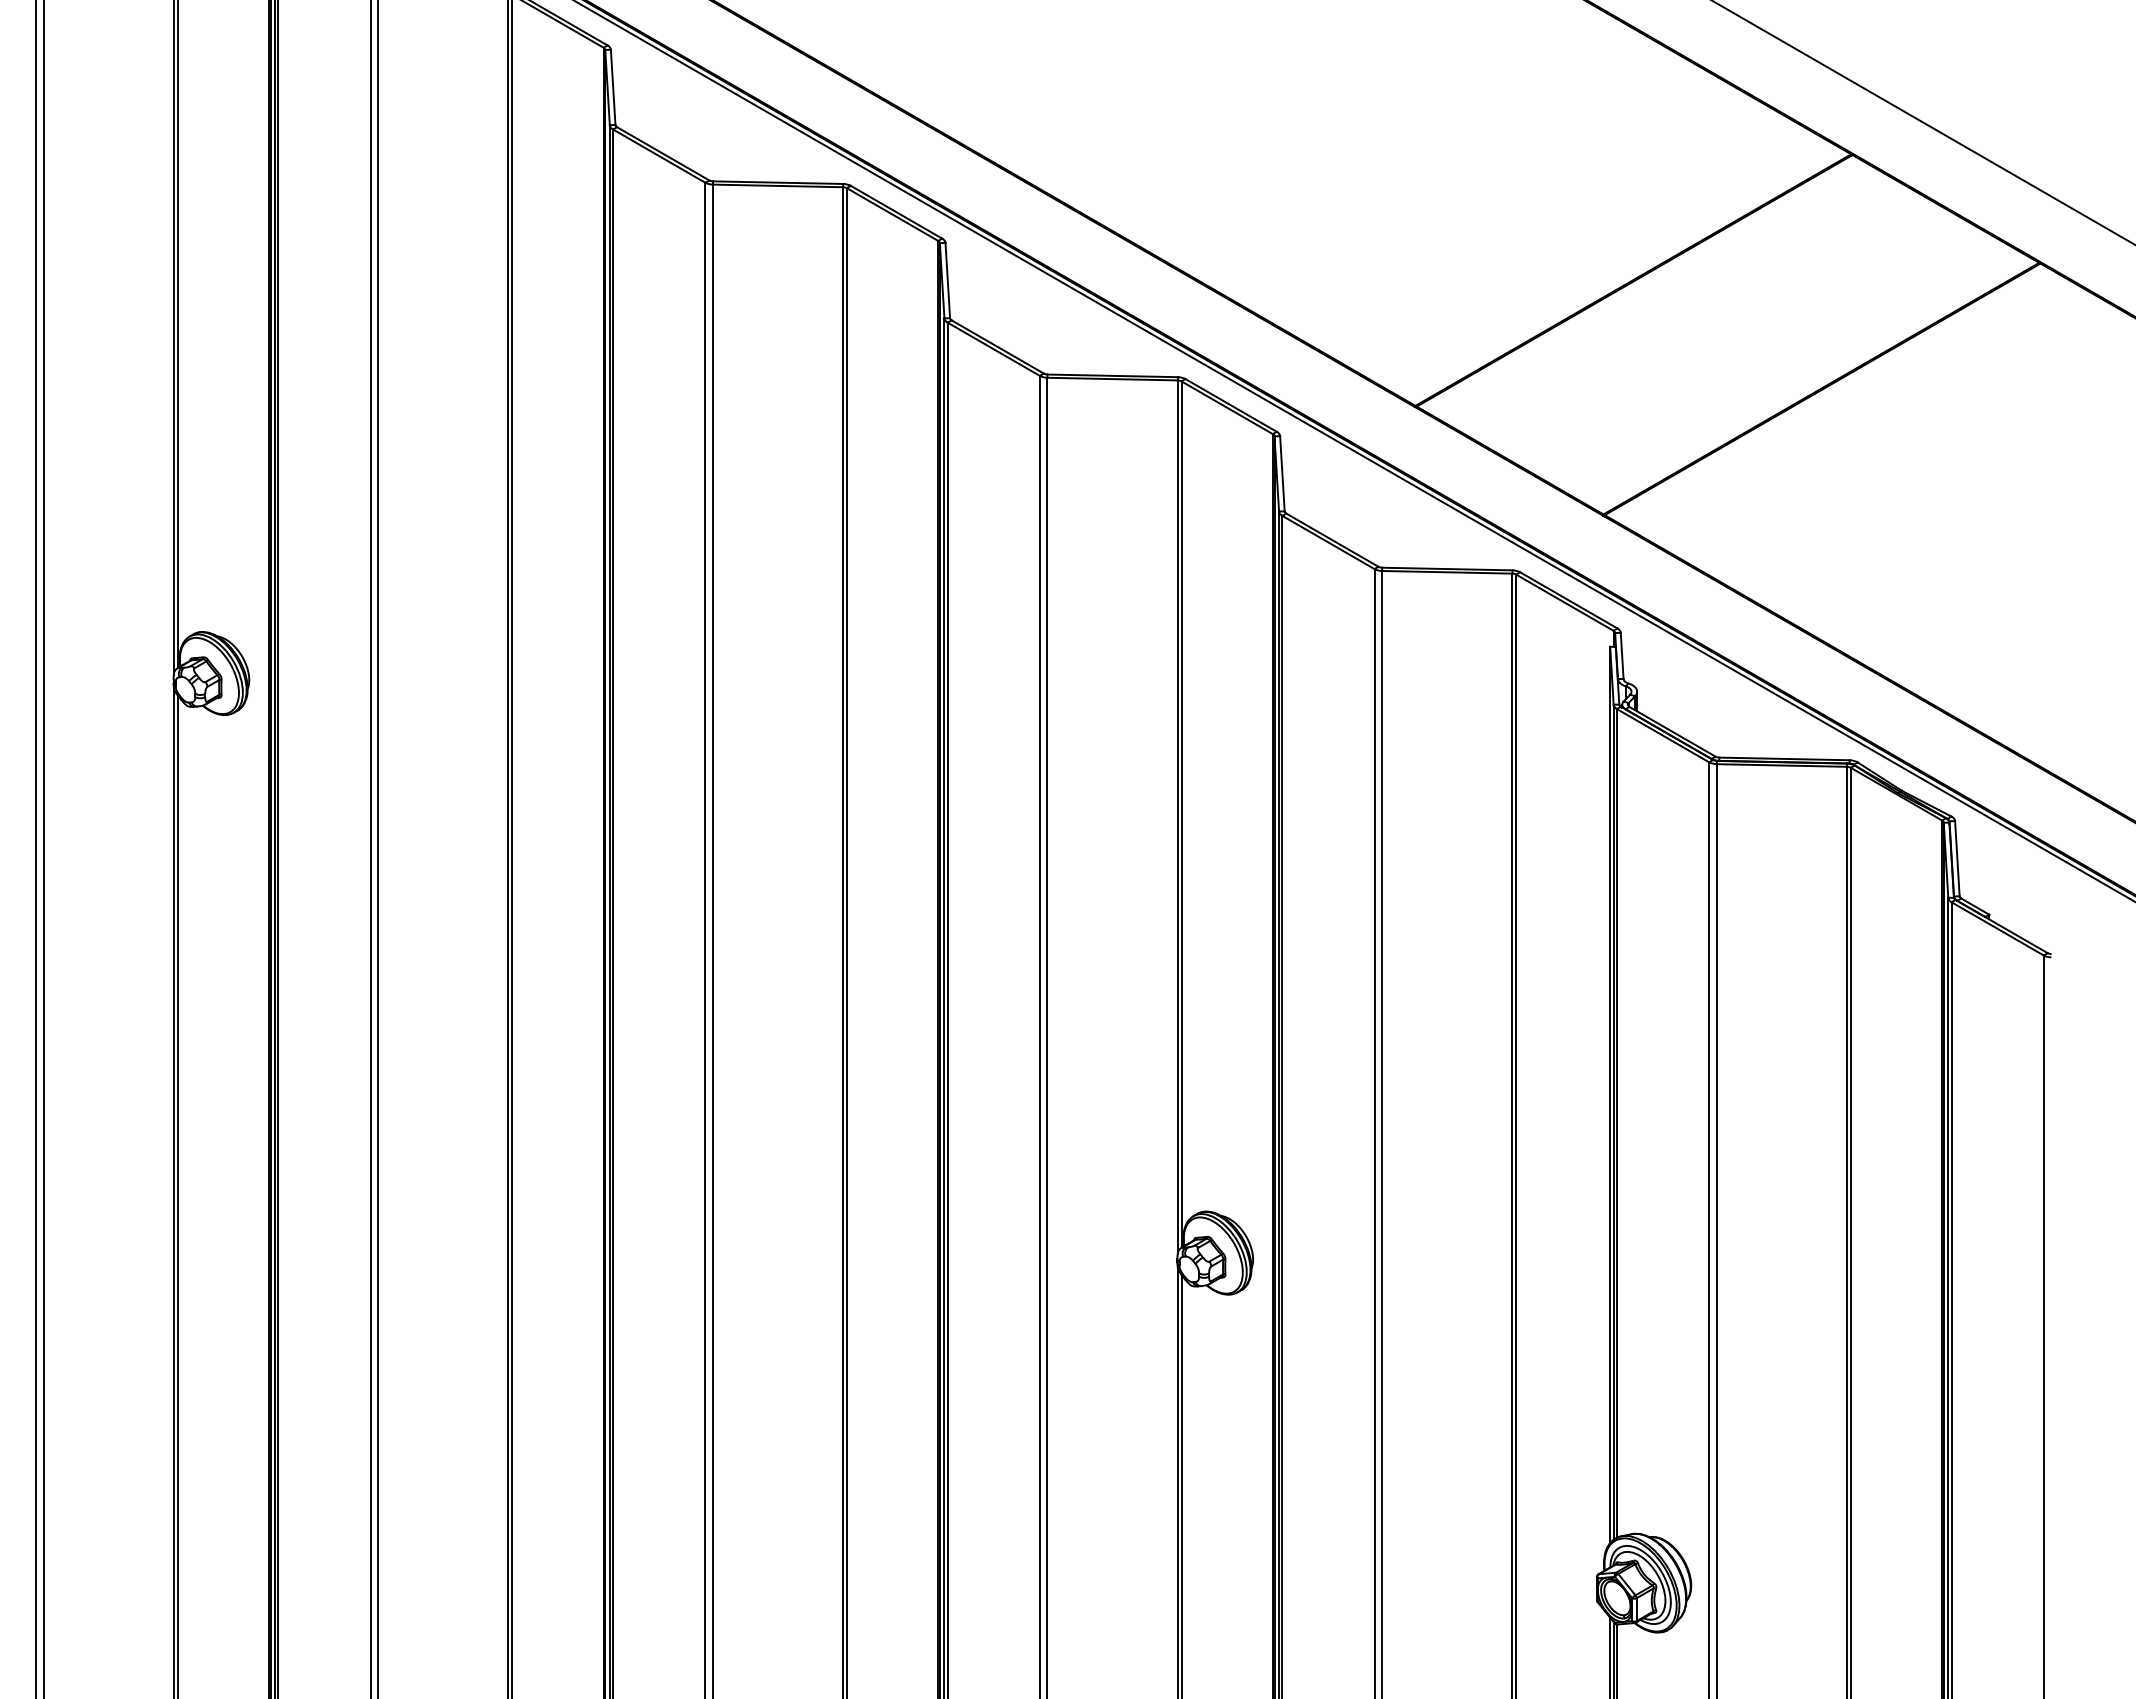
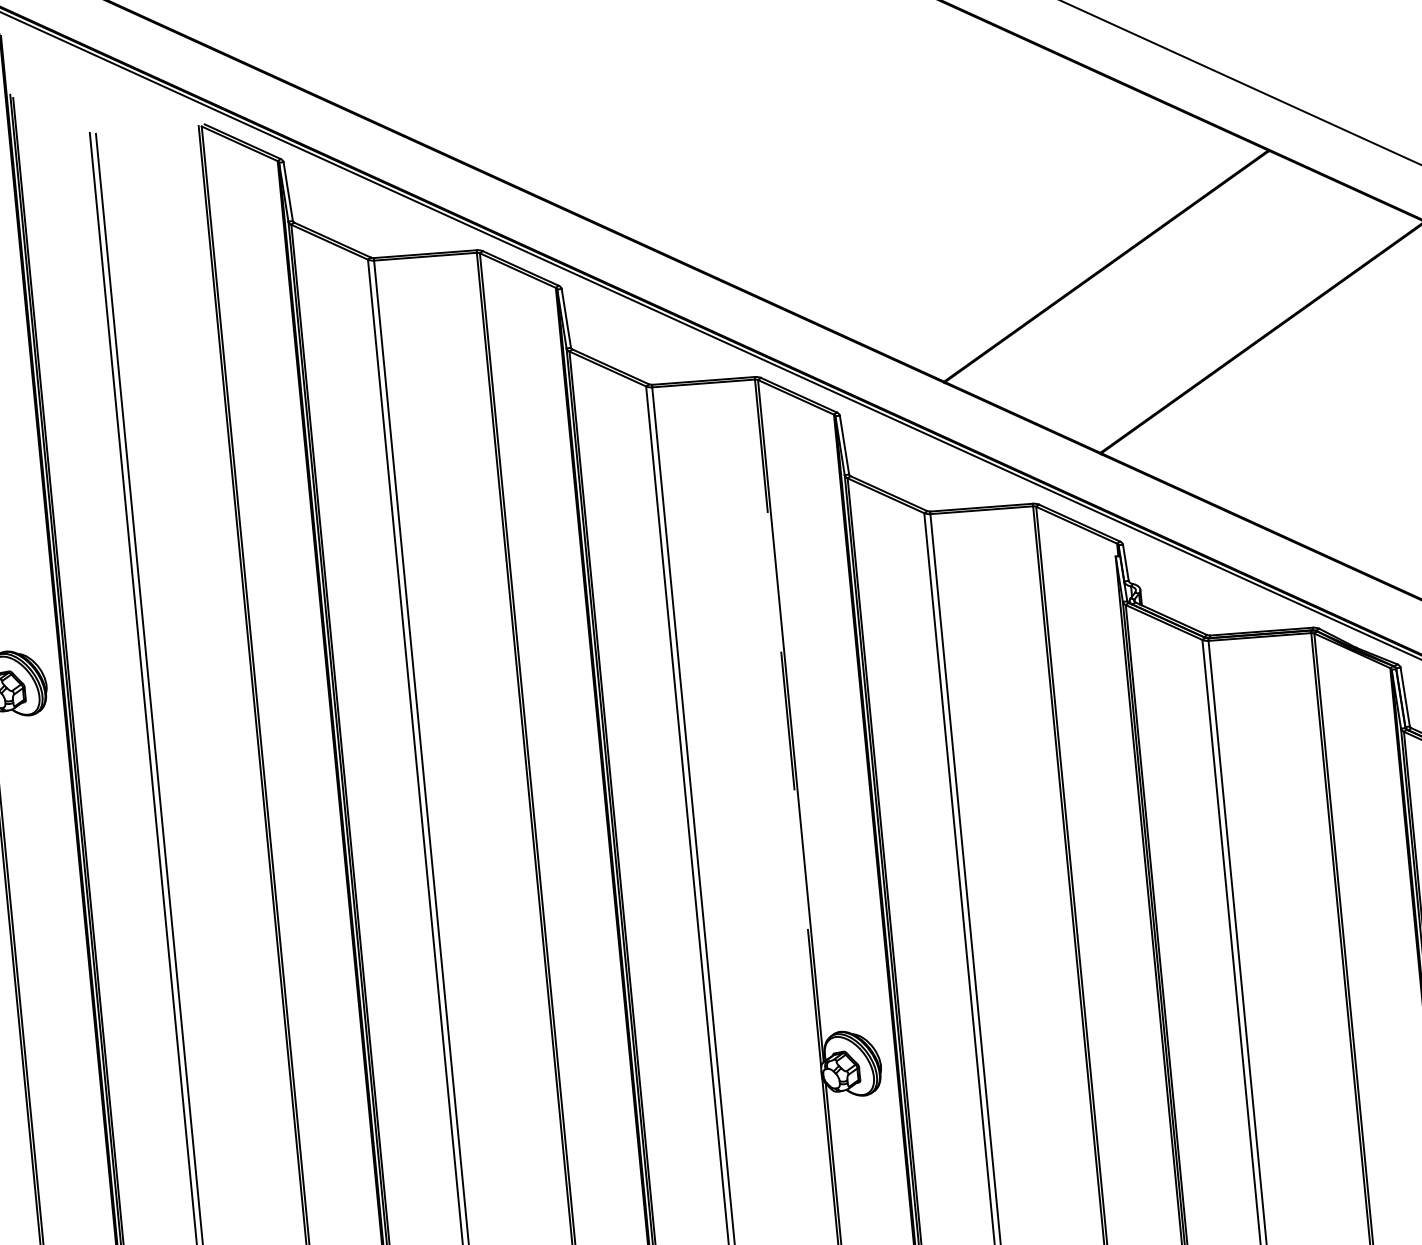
line: (1177, 817) -> (787, 723), solid -> dashed

